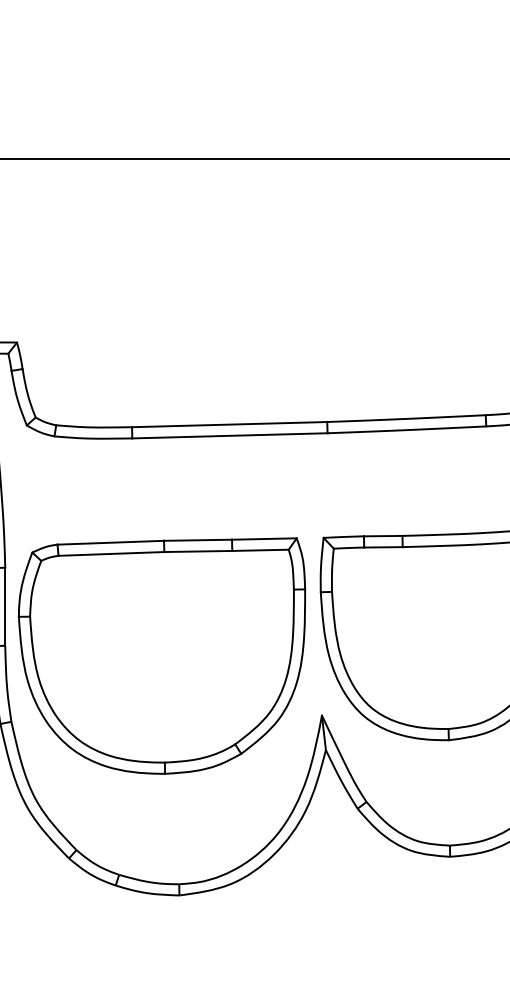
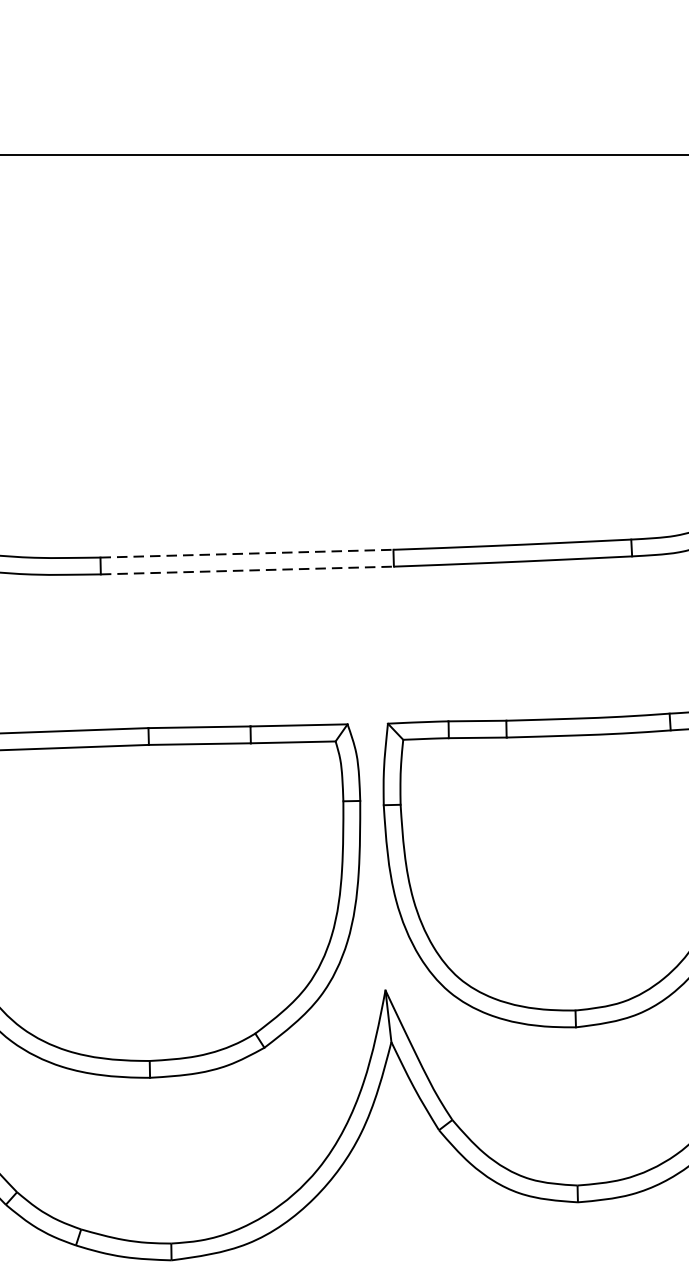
line: (229, 424) -> (246, 553), solid -> dashed
line: (229, 435) -> (246, 570), solid -> dashed

